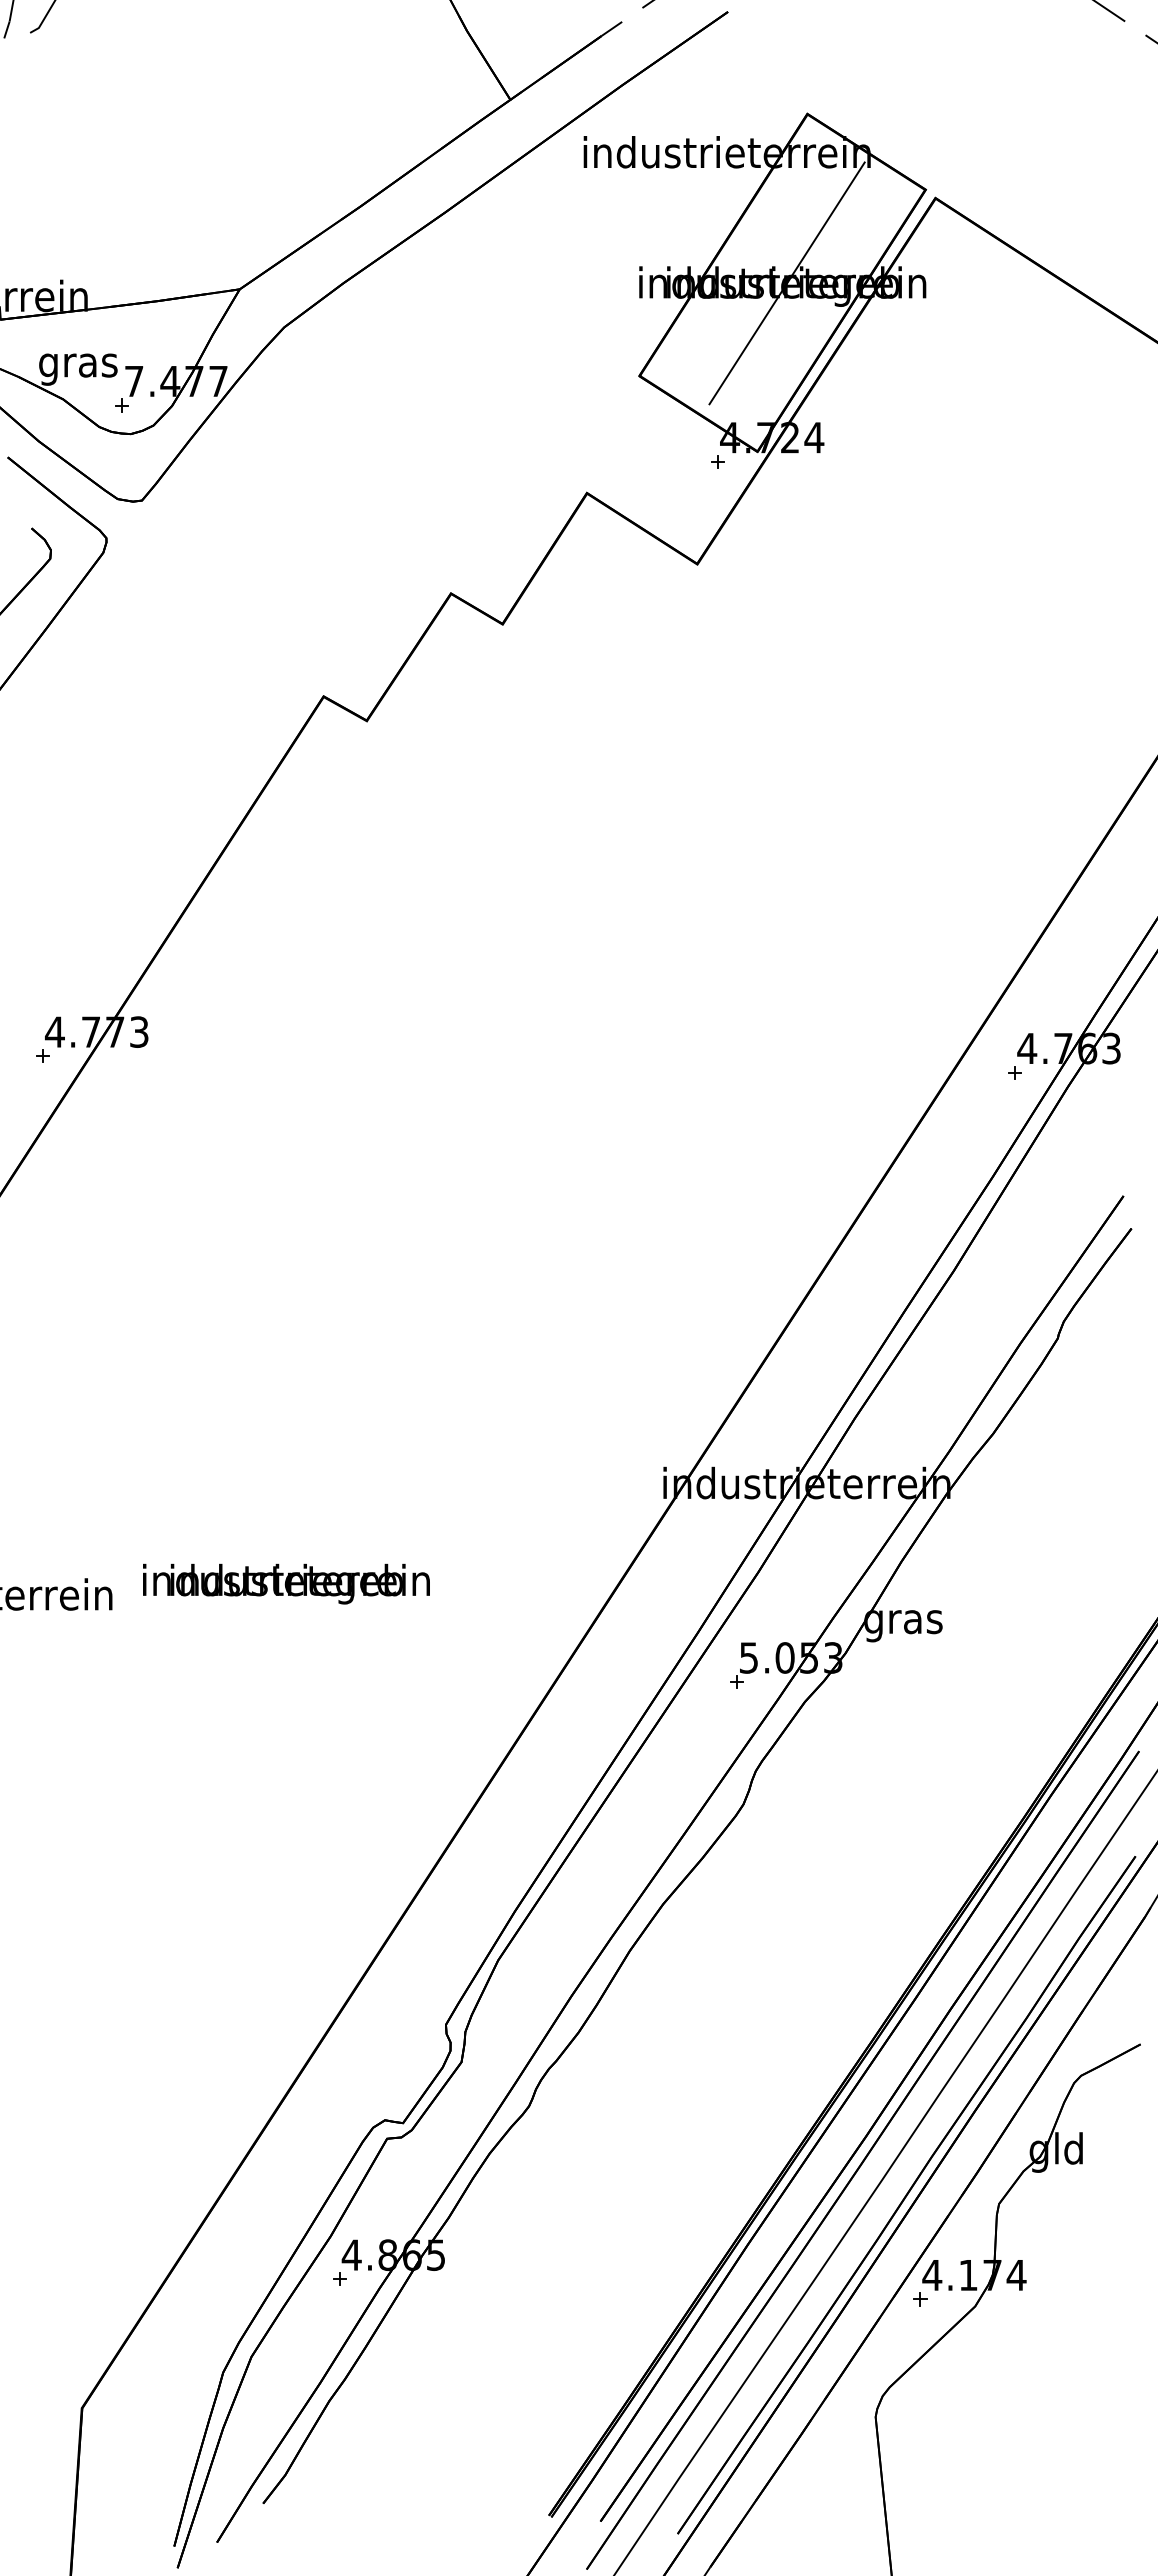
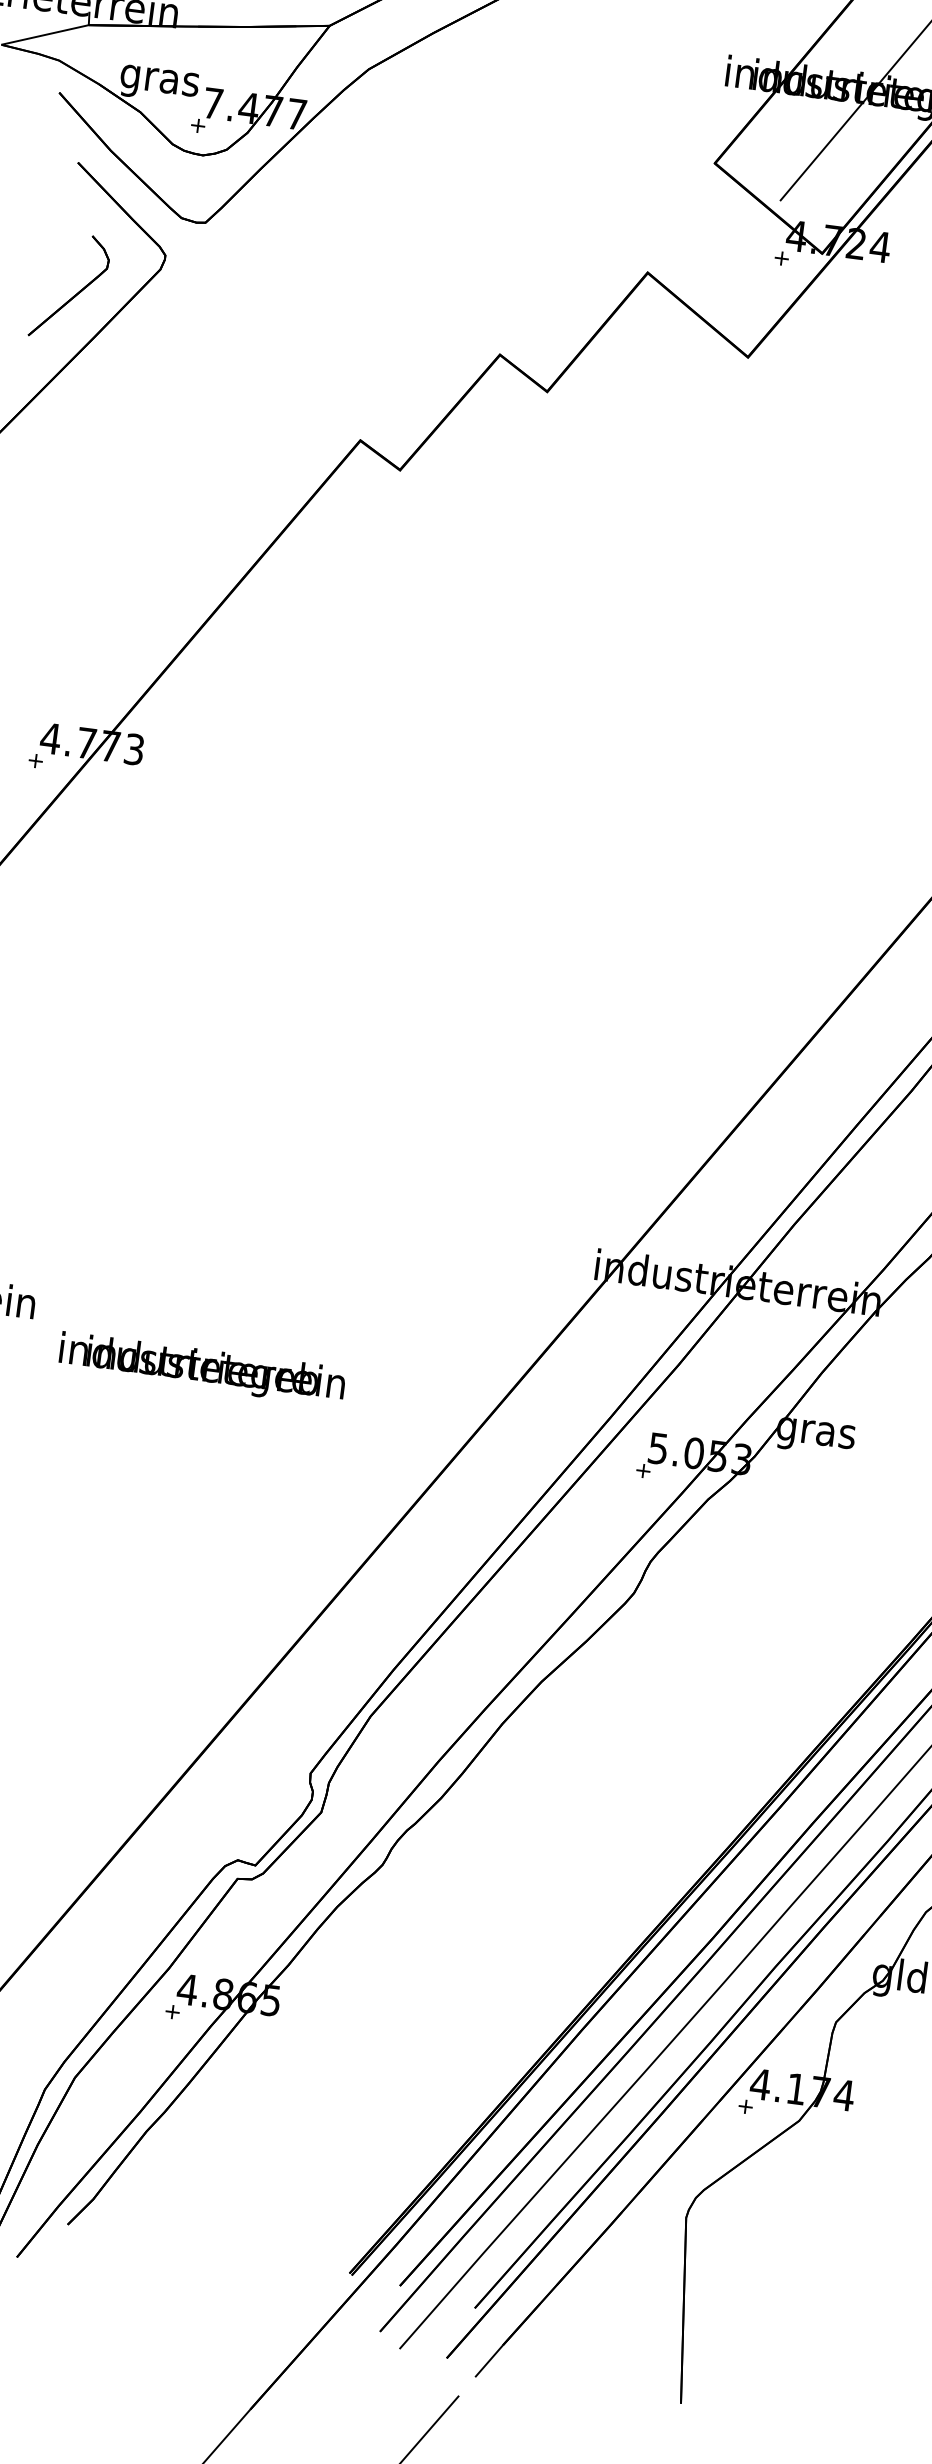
text: (286, 1583) -> (202, 1368), moved

